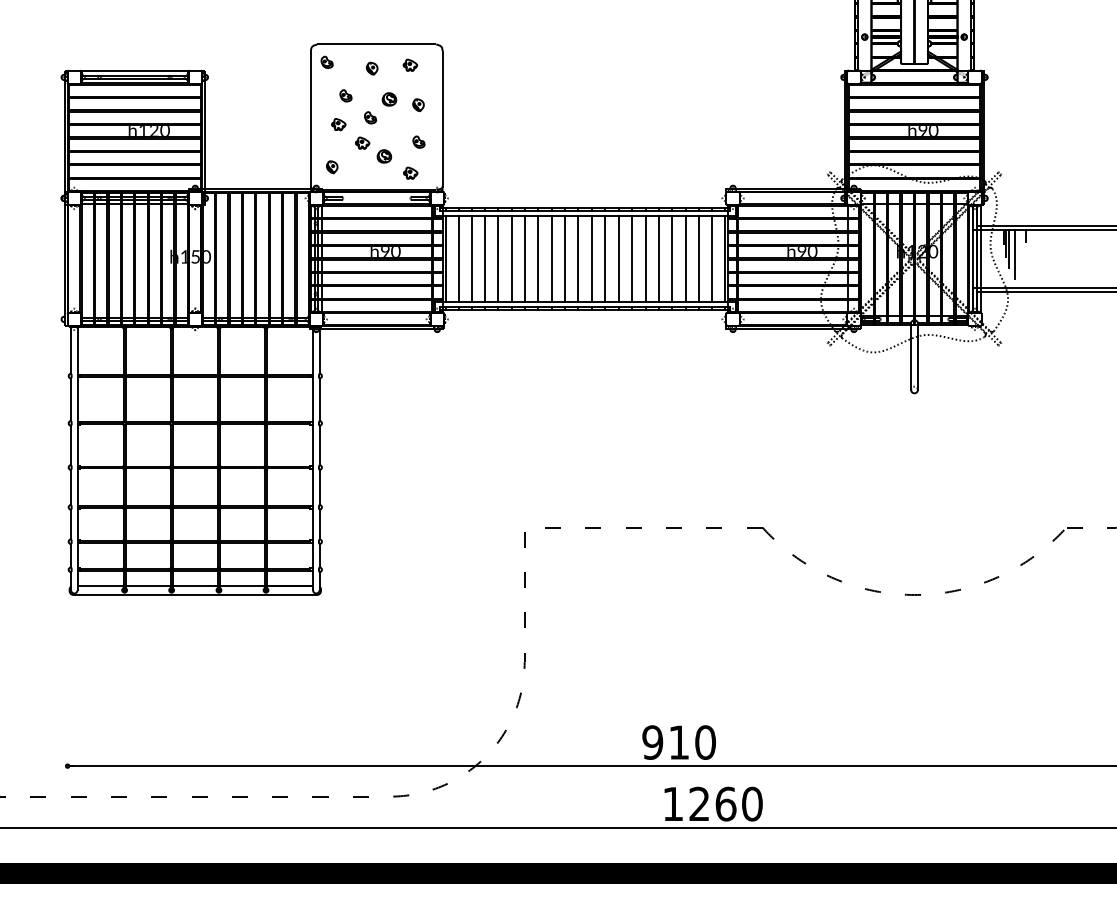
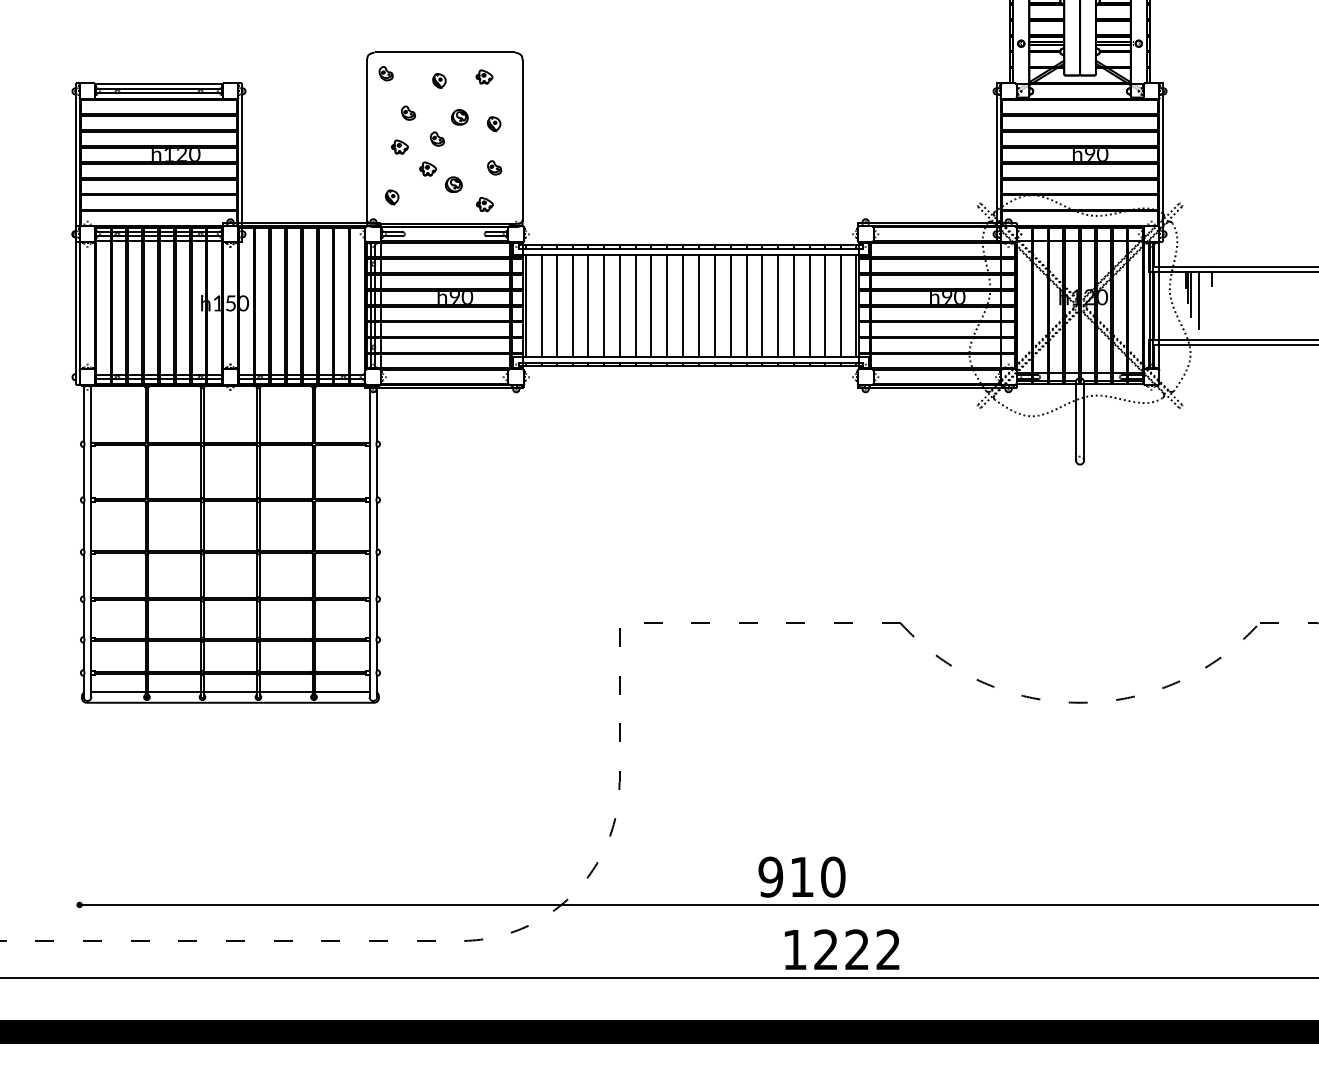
text: (738, 803) -> (872, 949), 1260 -> 1222

